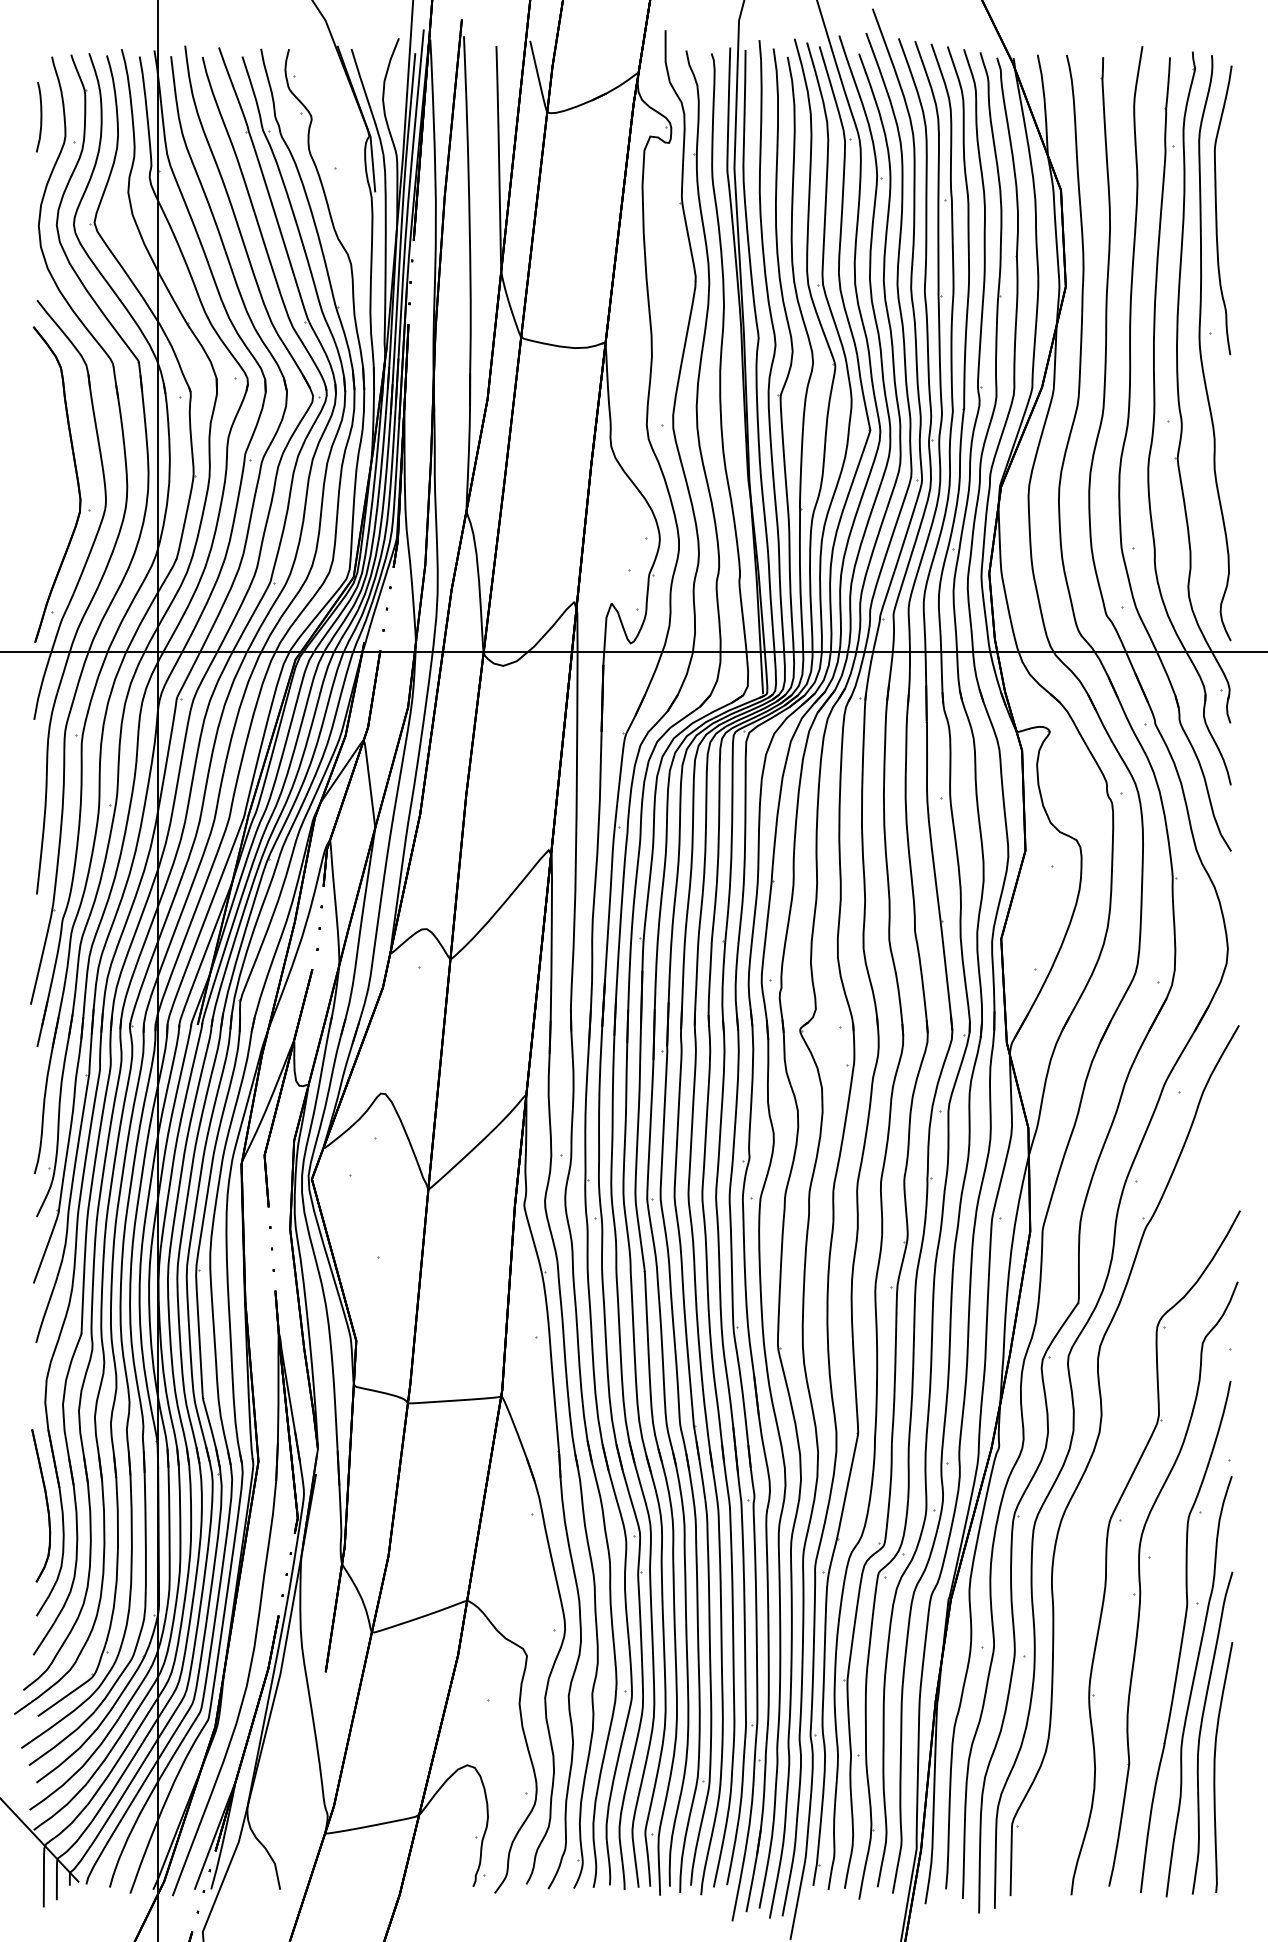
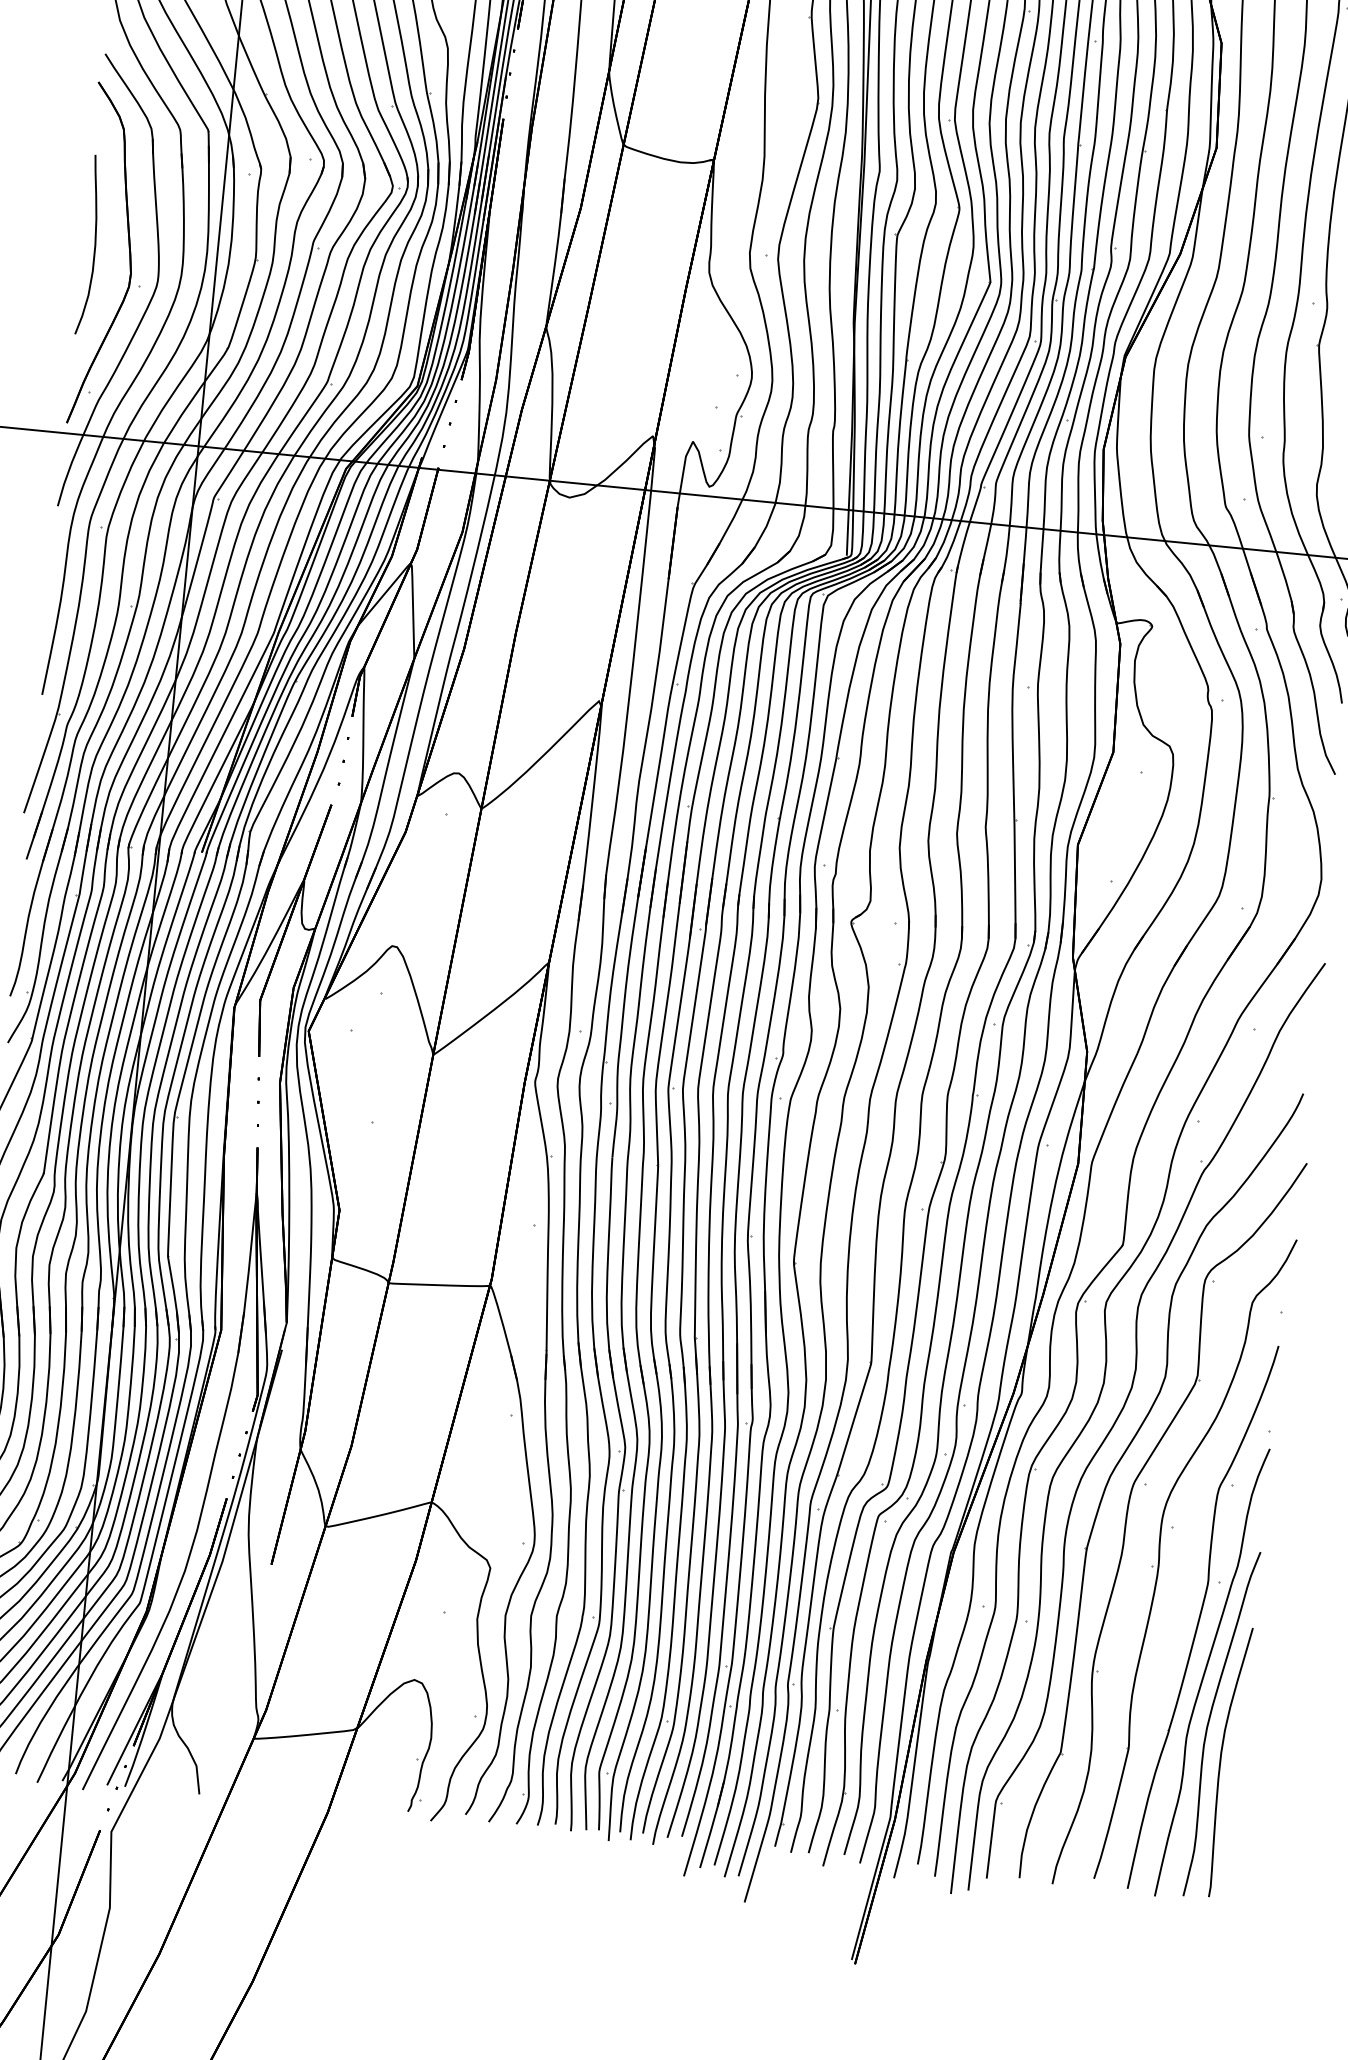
curve: (44, 477) -> (94, 245), added
part: (1096, 1499) -> (1121, 1459), added

